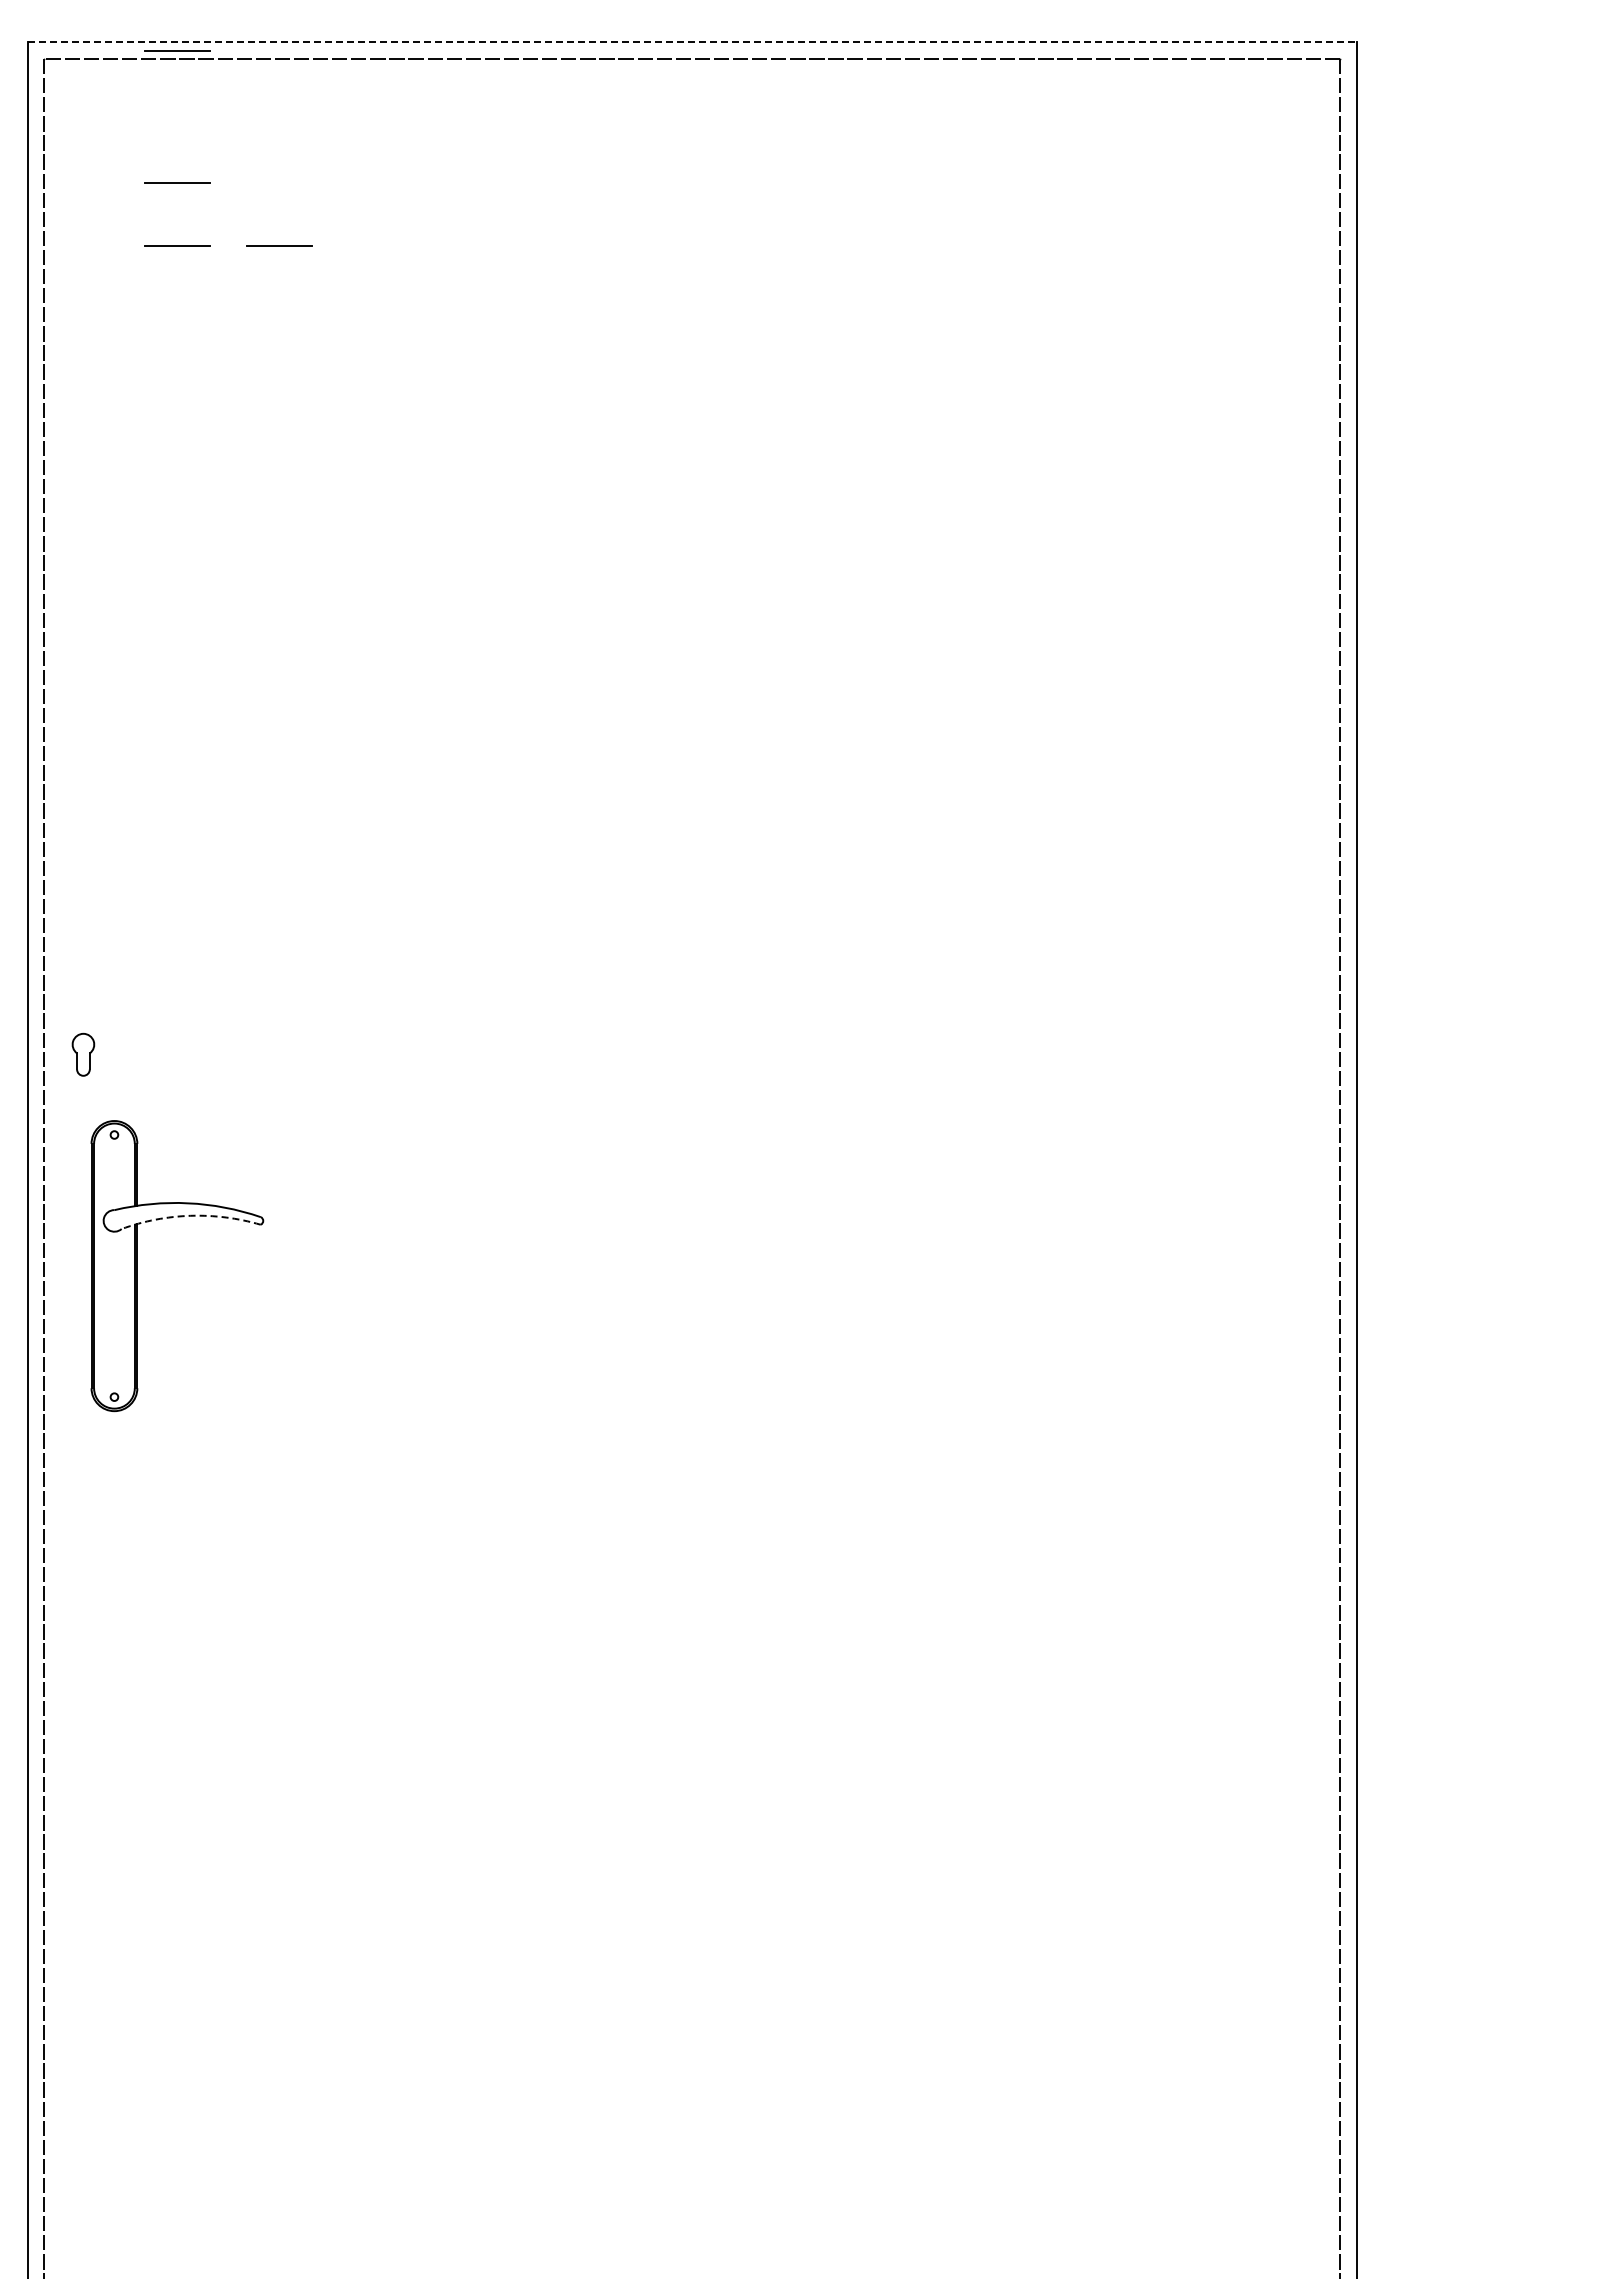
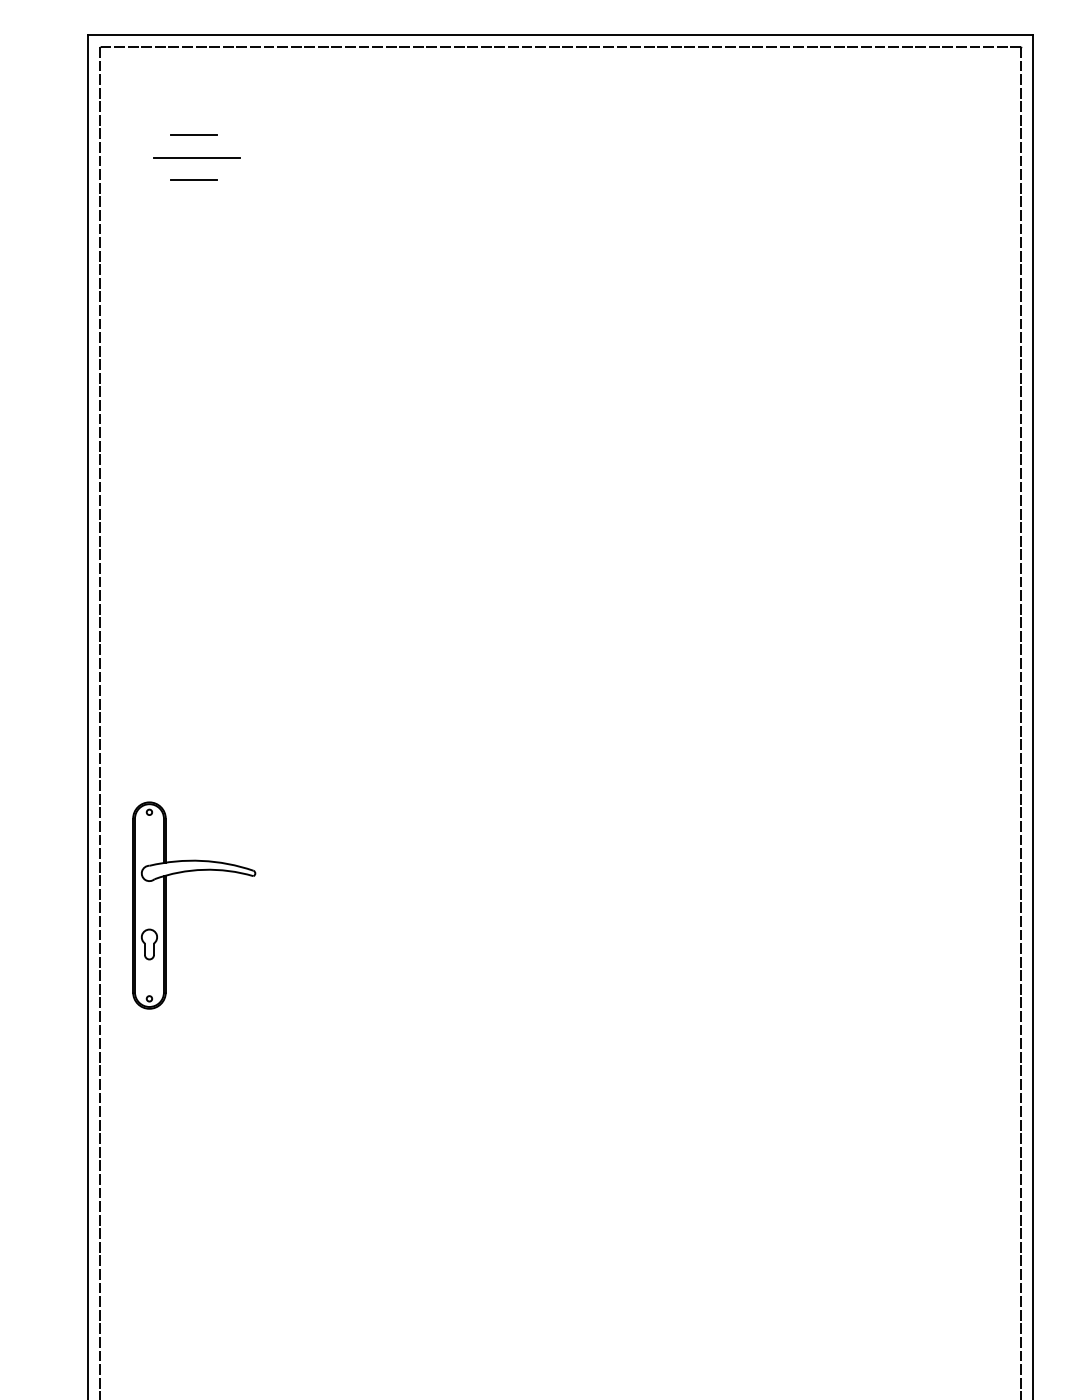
line: (692, 42) -> (560, 35), dashed -> solid
line: (177, 50) -> (194, 40), removed
line: (181, 214) -> (197, 157), added
line: (279, 245) -> (266, 179), removed
part: (83, 1054) -> (149, 944), moved
arc: (190, 1215) -> (203, 869), dashed -> solid

